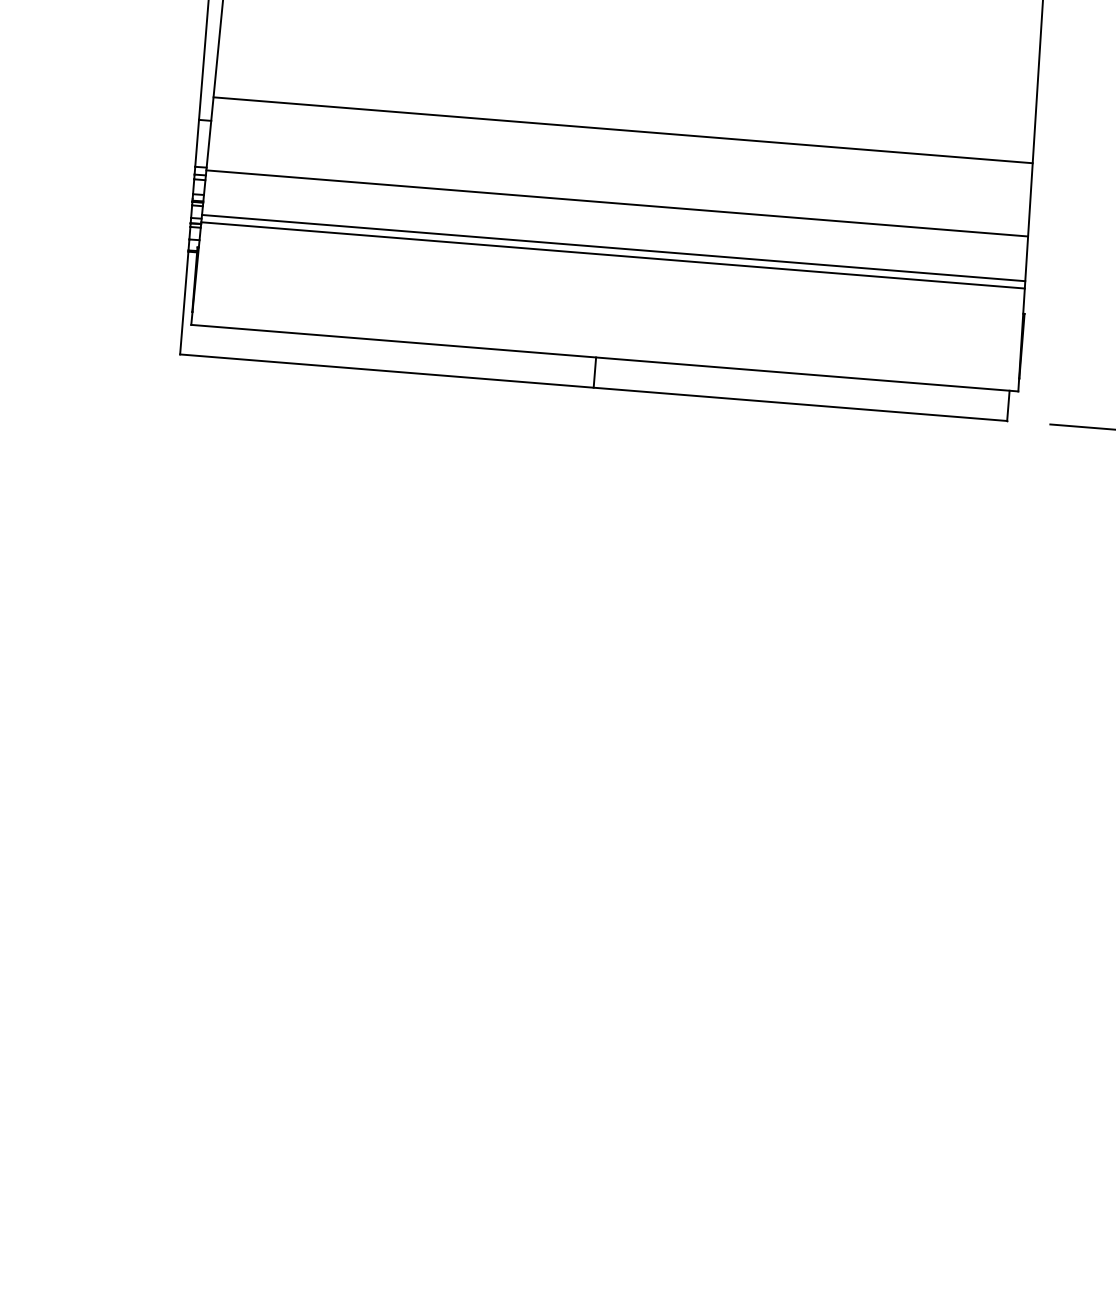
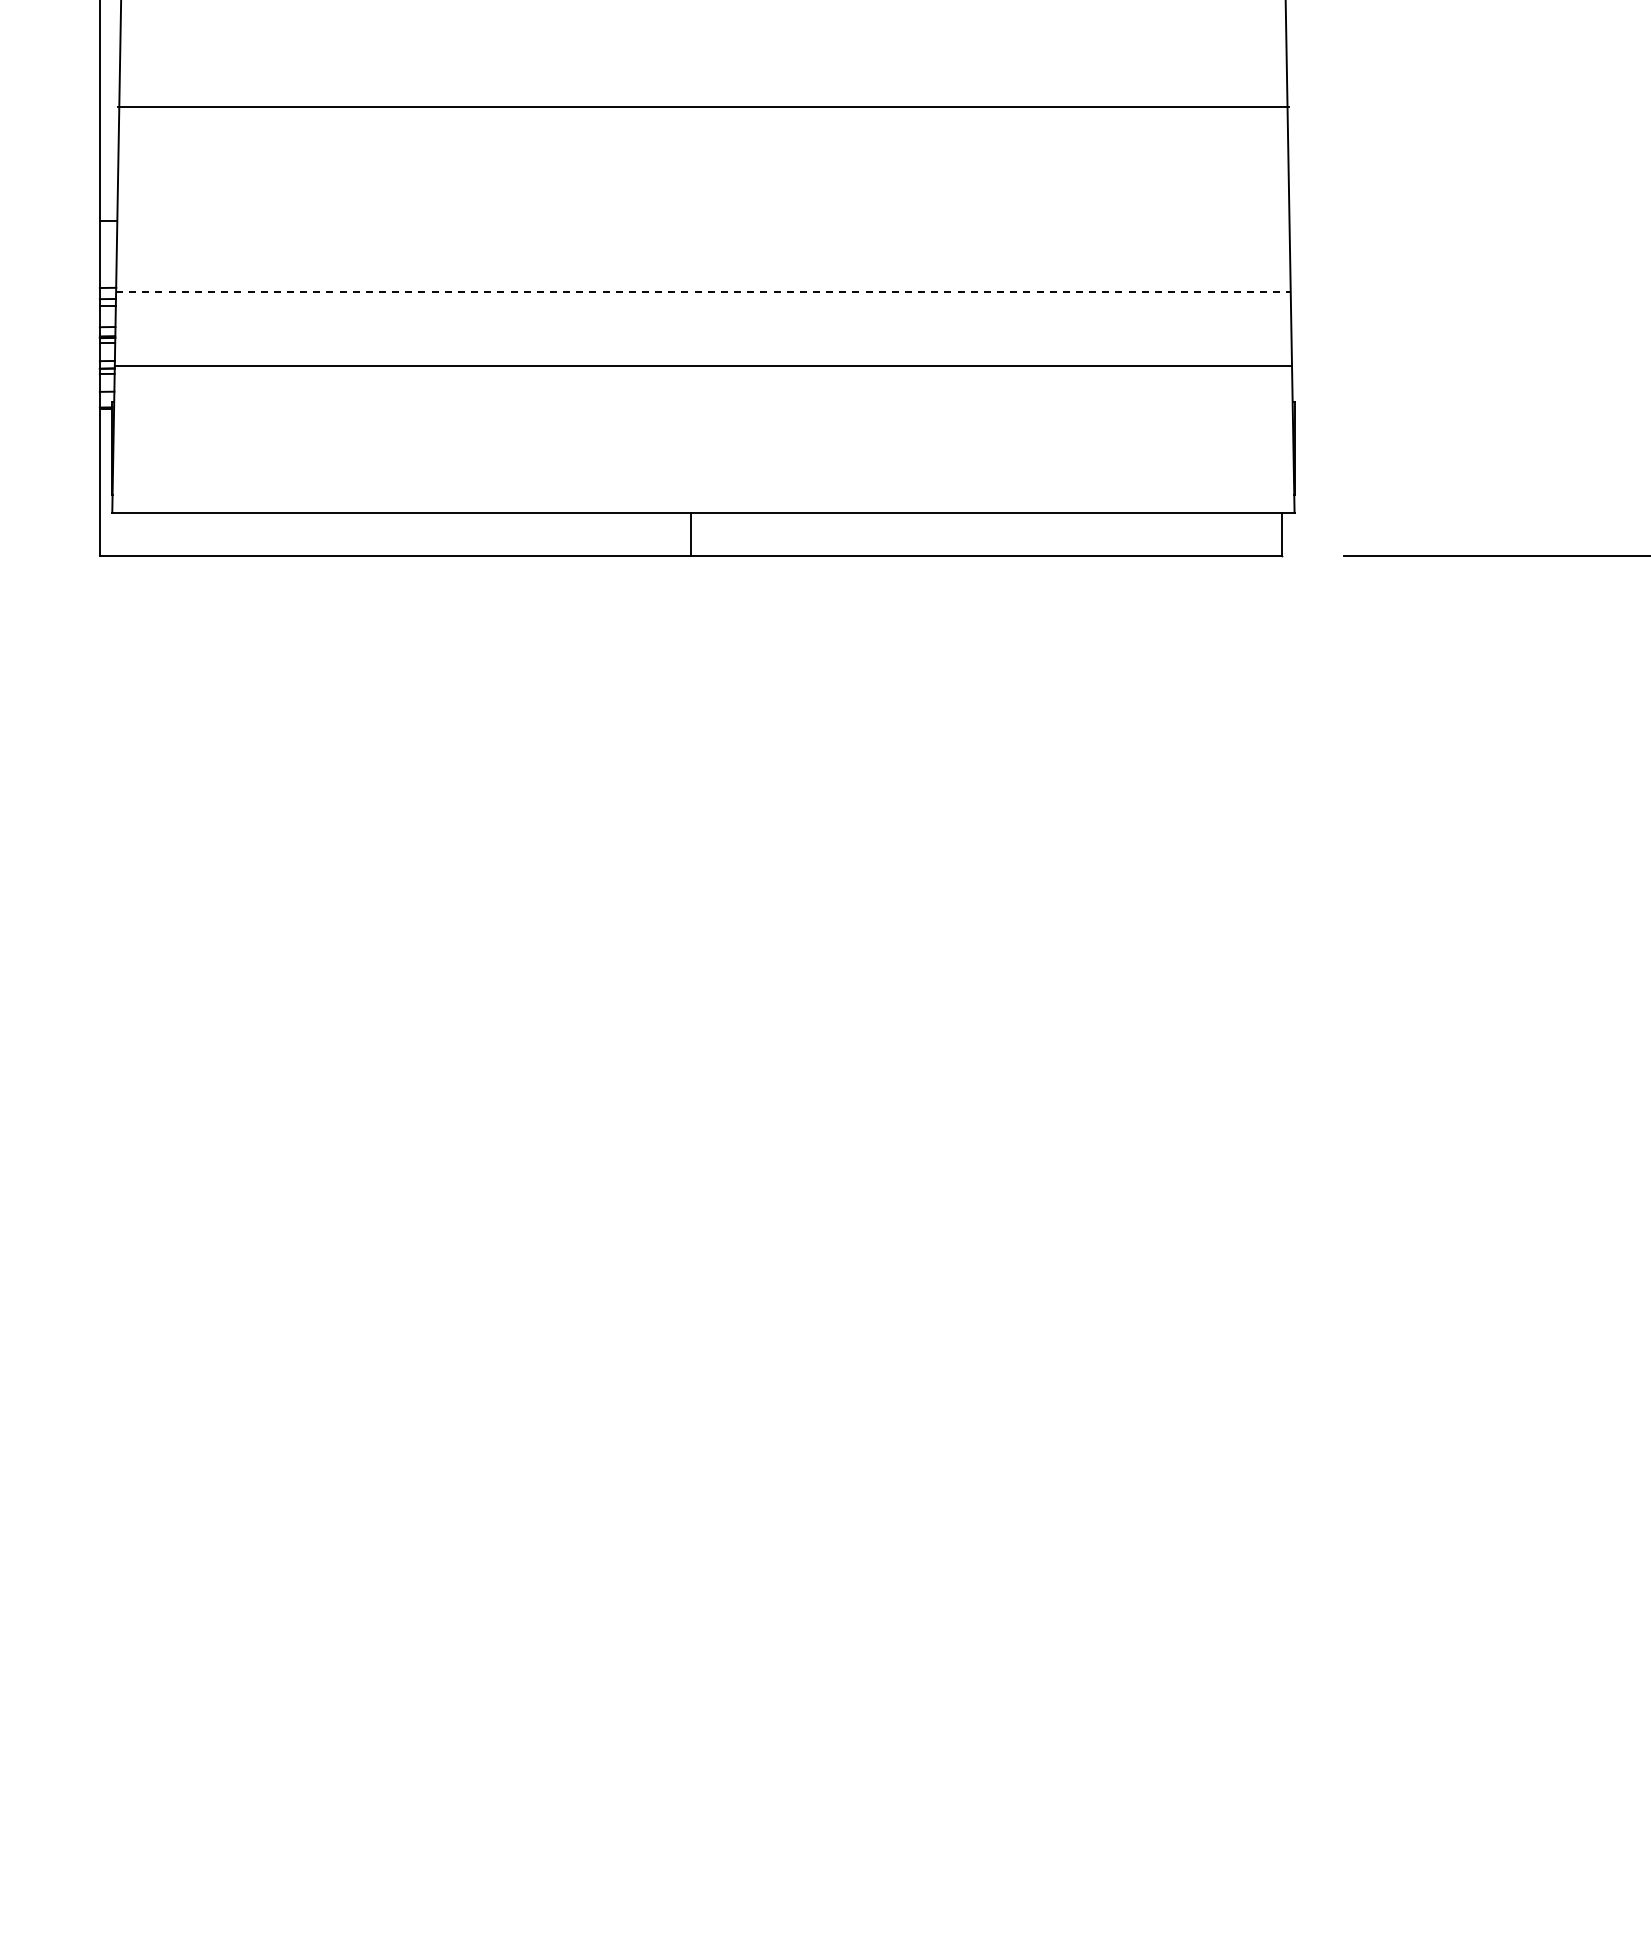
line: (623, 130) -> (703, 107), moved
line: (617, 203) -> (703, 291), solid -> dashed
line: (613, 247) -> (702, 355), removed

